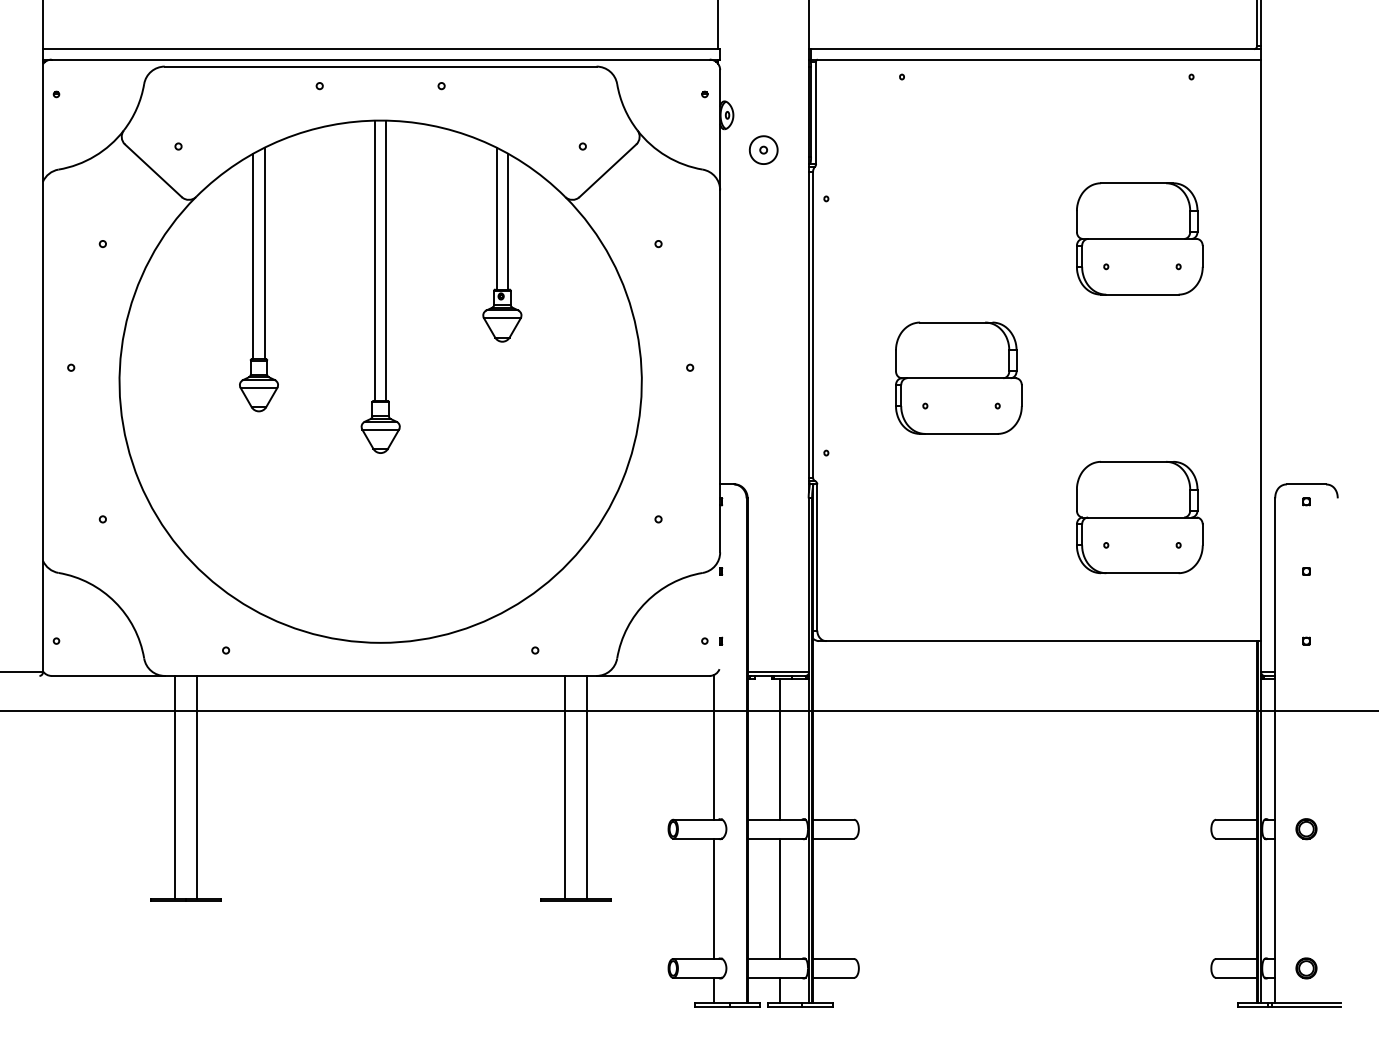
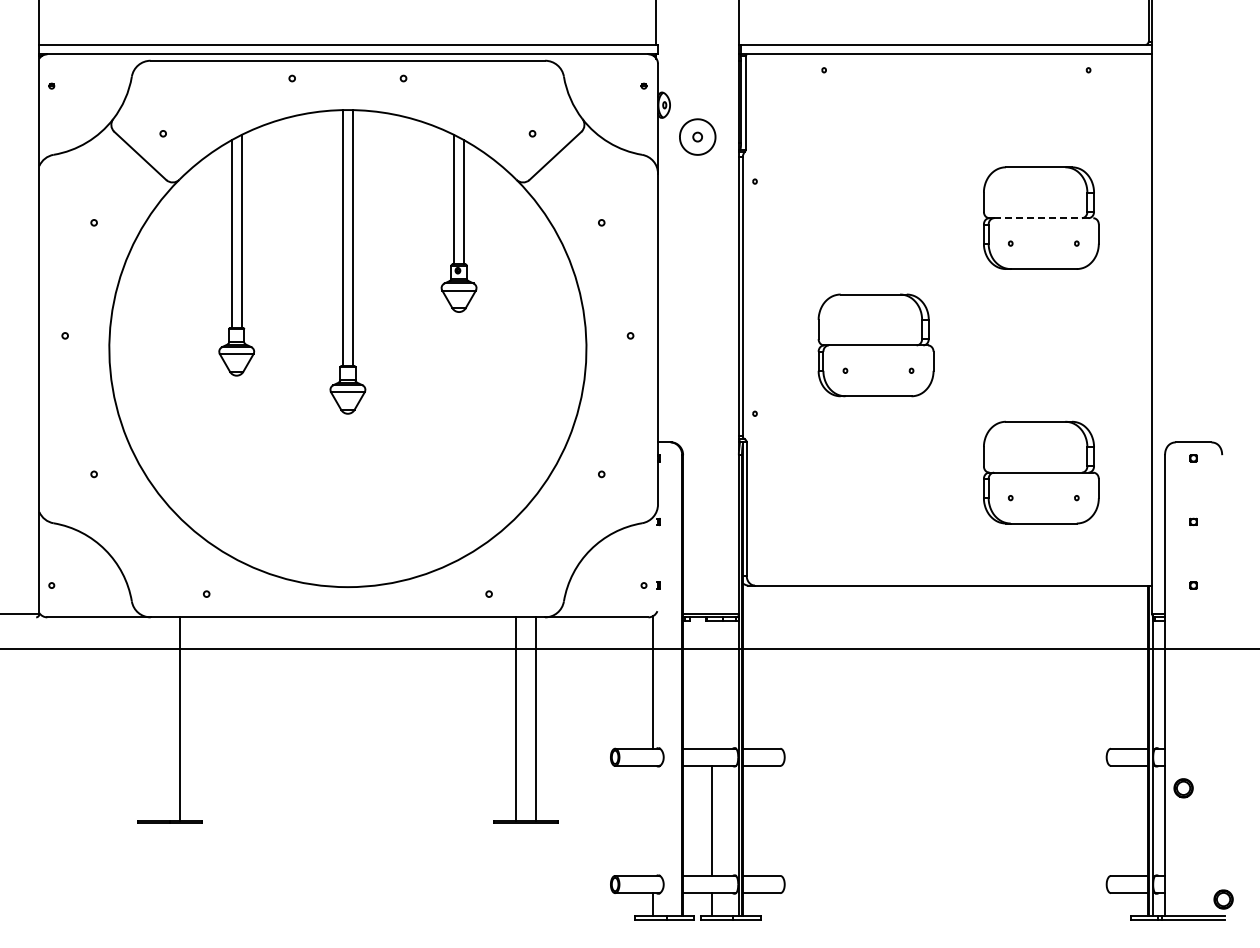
part: (763, 149) -> (697, 136), size x1.4
line: (1142, 239) -> (1043, 218), solid -> dashed
line: (779, 749) -> (712, 684), removed
line: (174, 787) -> (159, 719), removed
part: (1306, 829) -> (1183, 788), moved
line: (714, 898) -> (652, 820), removed
part: (1306, 968) -> (1223, 899), moved

